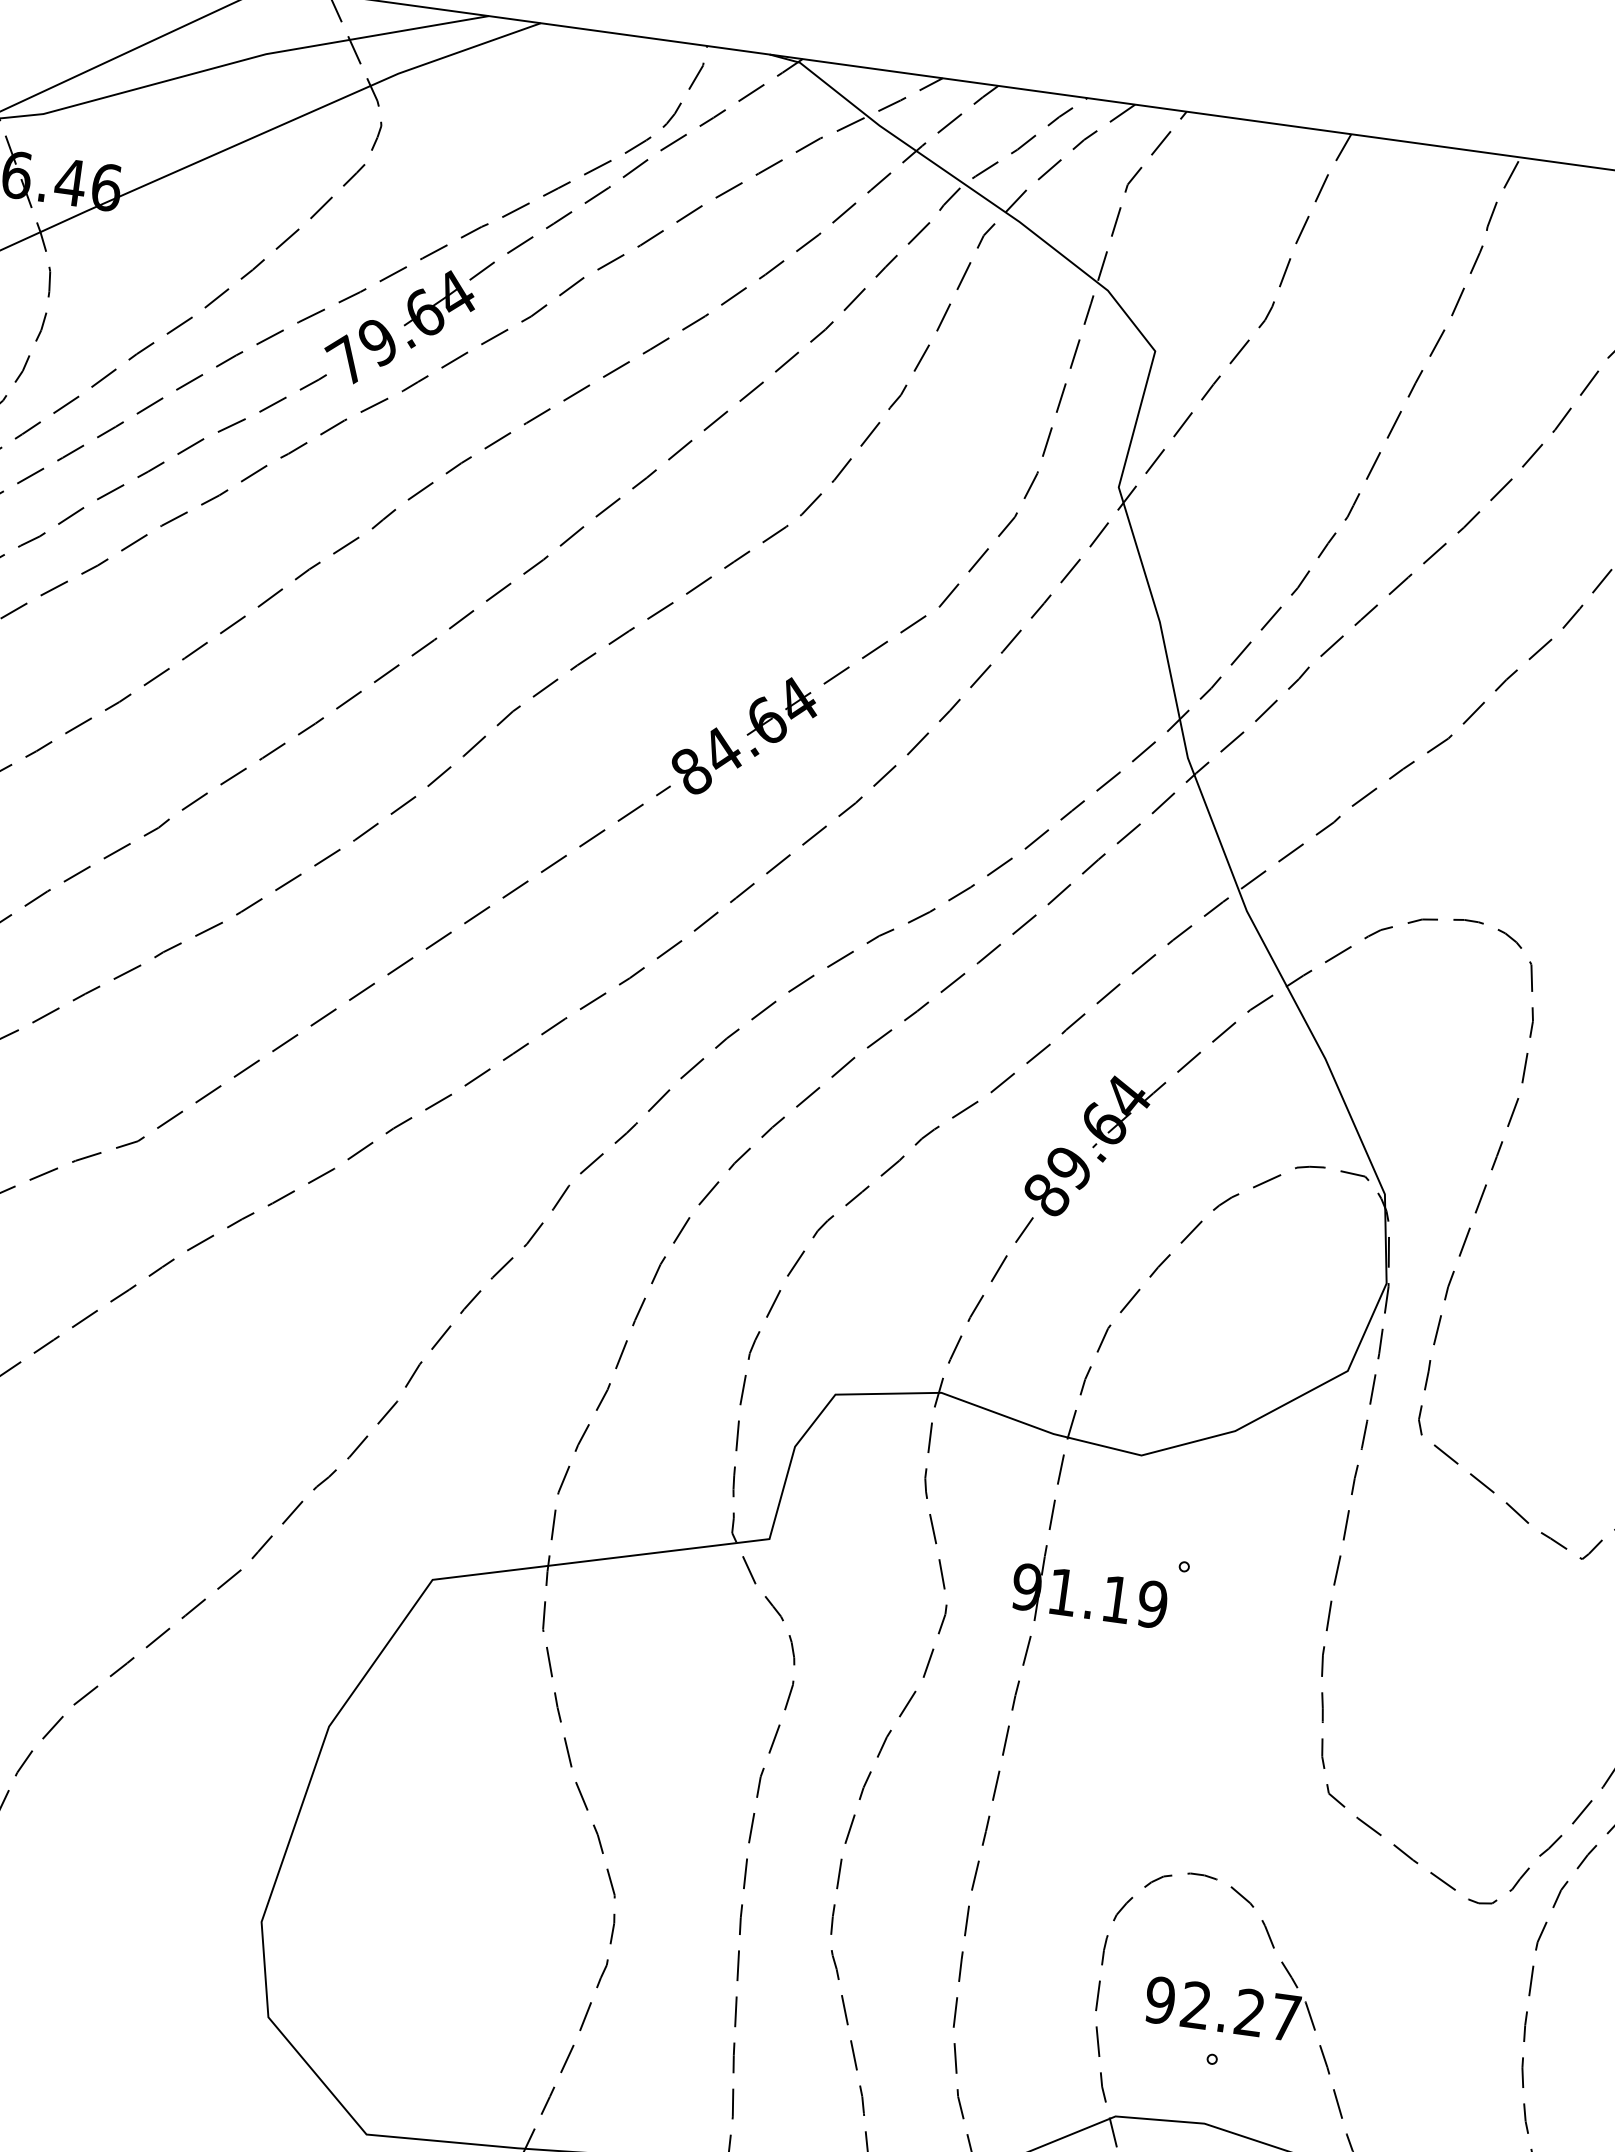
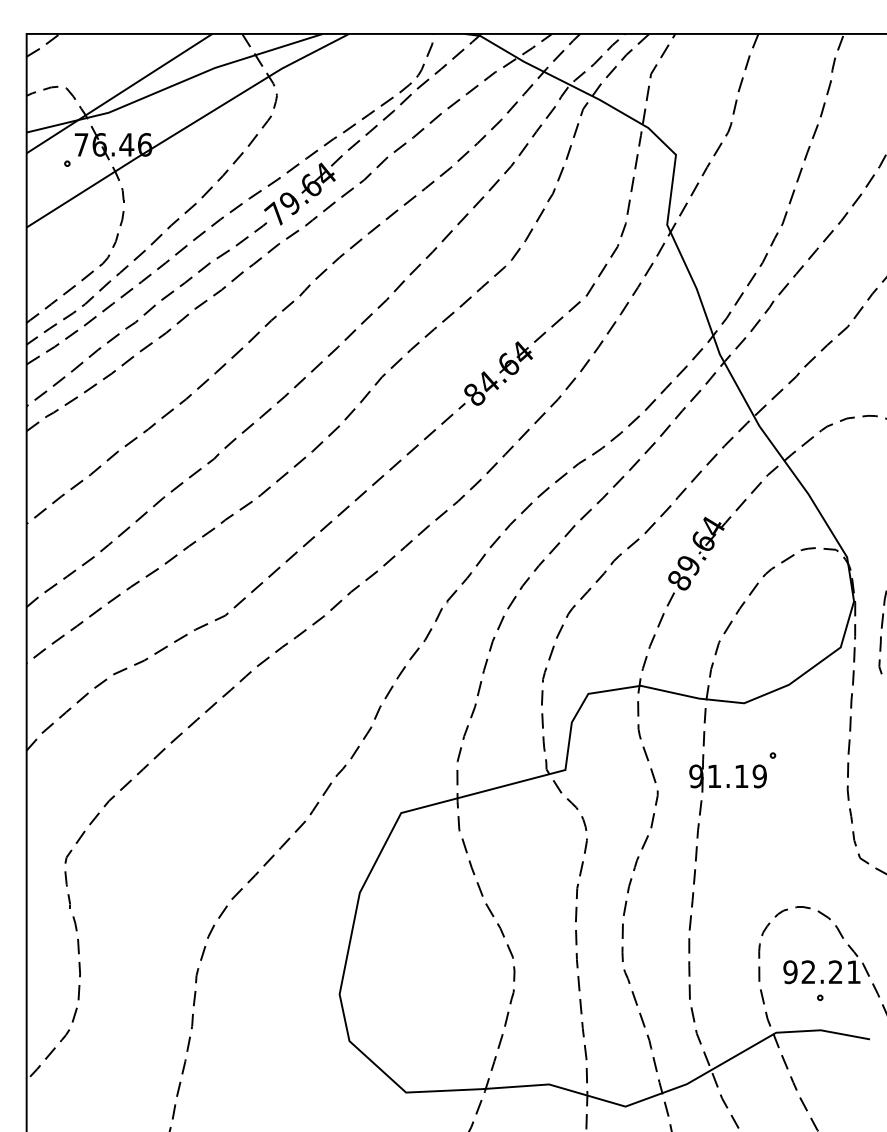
text: (1285, 2016) -> (853, 971), 92.27 -> 92.21

